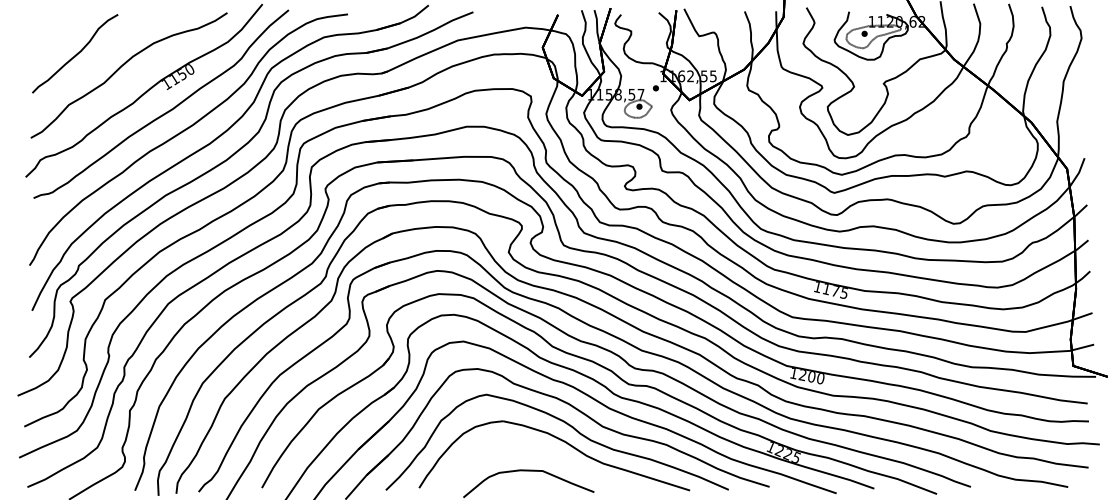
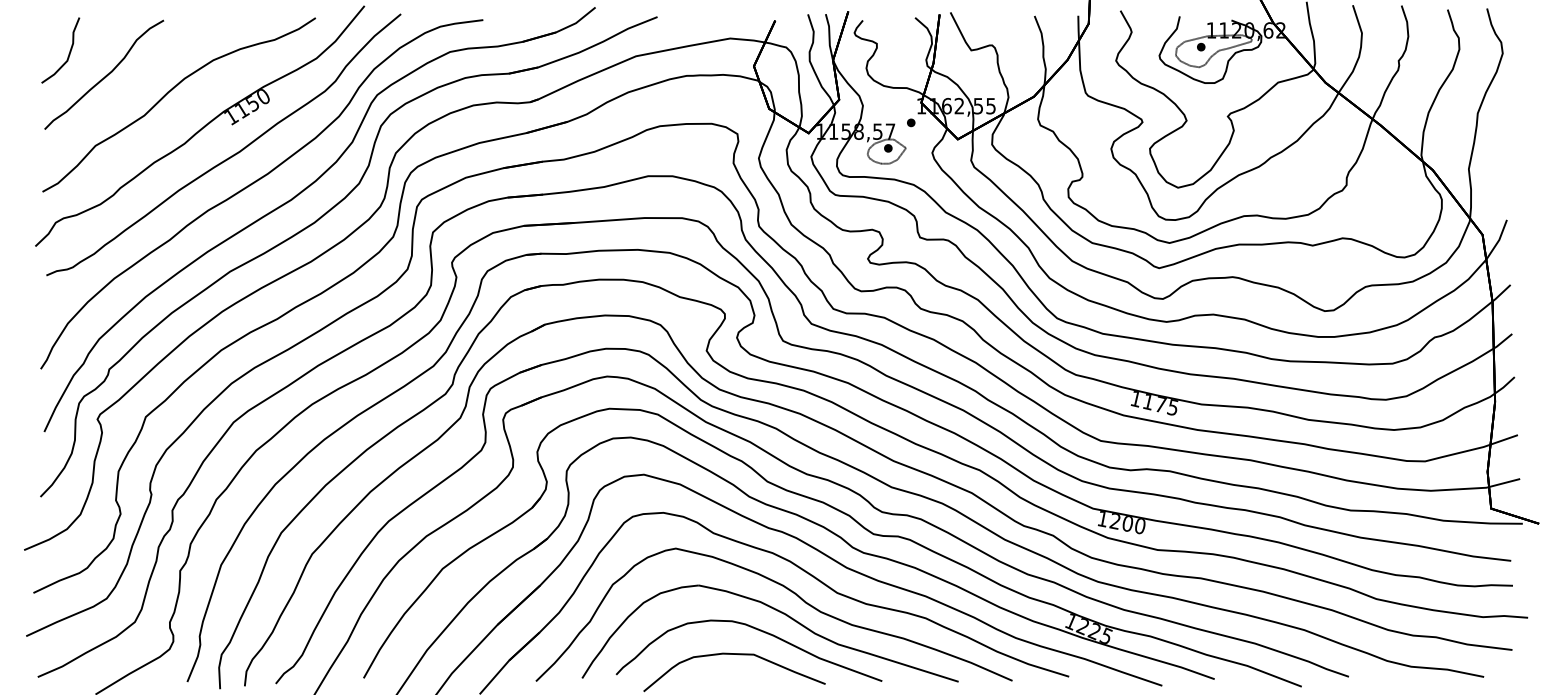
part: (49, 38) -> (68, 53), added
curve: (545, 453) -> (757, 630), added

